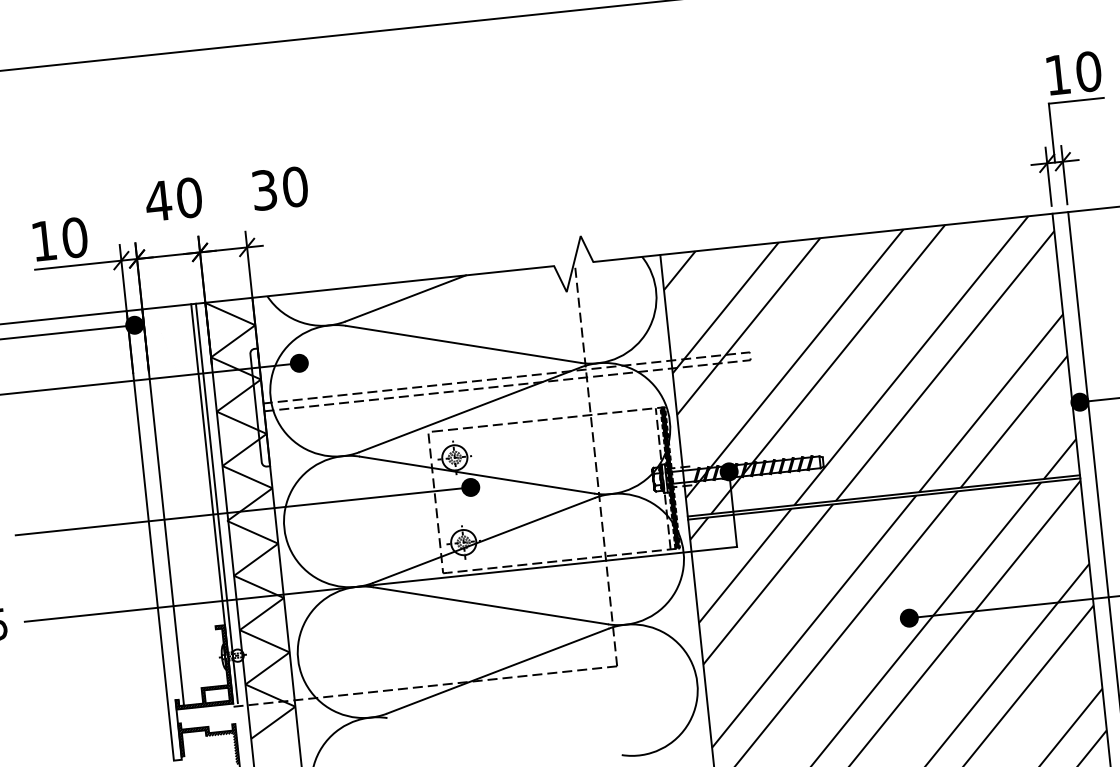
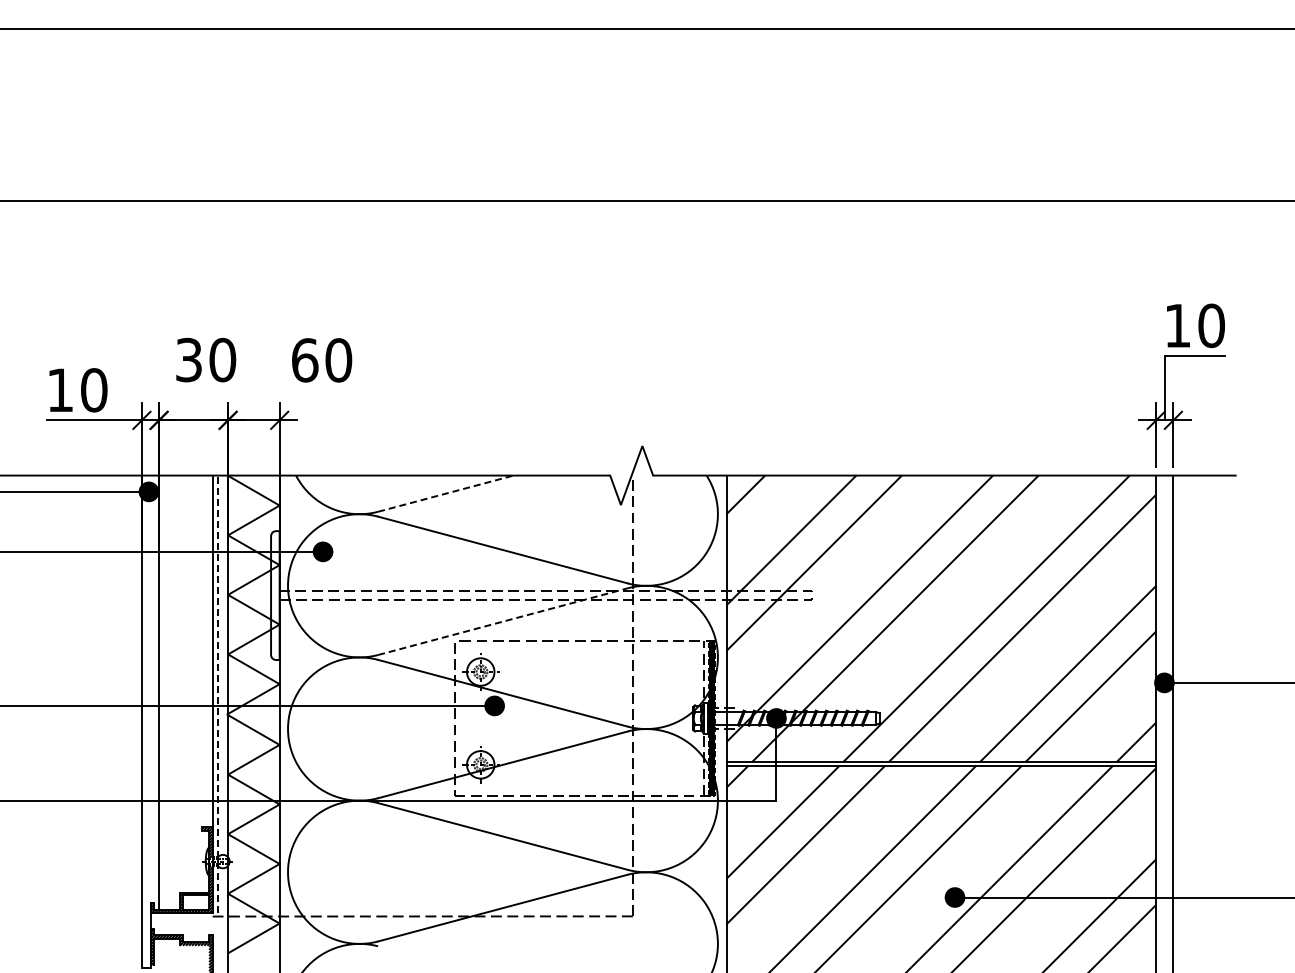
text: (264, 190) -> (305, 360), 30 -> 60
text: (158, 200) -> (188, 359), 40 -> 30
line: (406, 298) -> (446, 493), solid -> dashed
line: (470, 409) -> (503, 621), solid -> dashed
line: (216, 503) -> (217, 694), solid -> dashed

